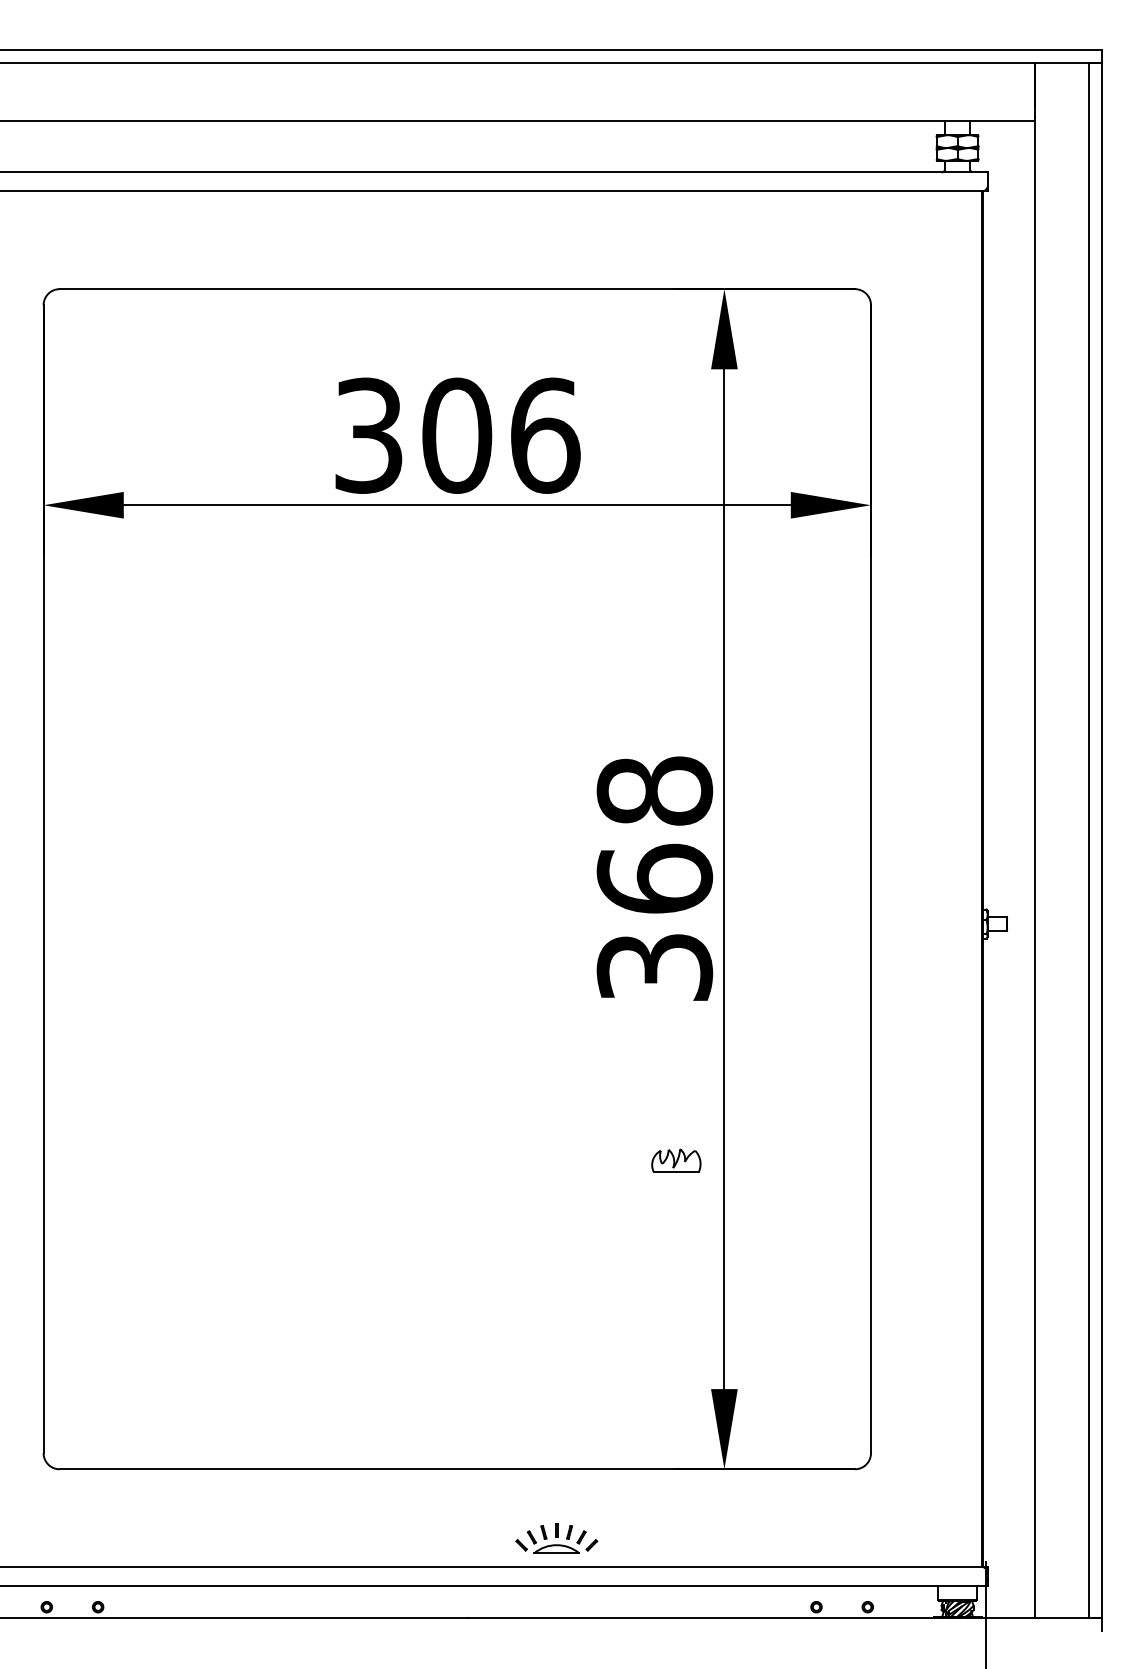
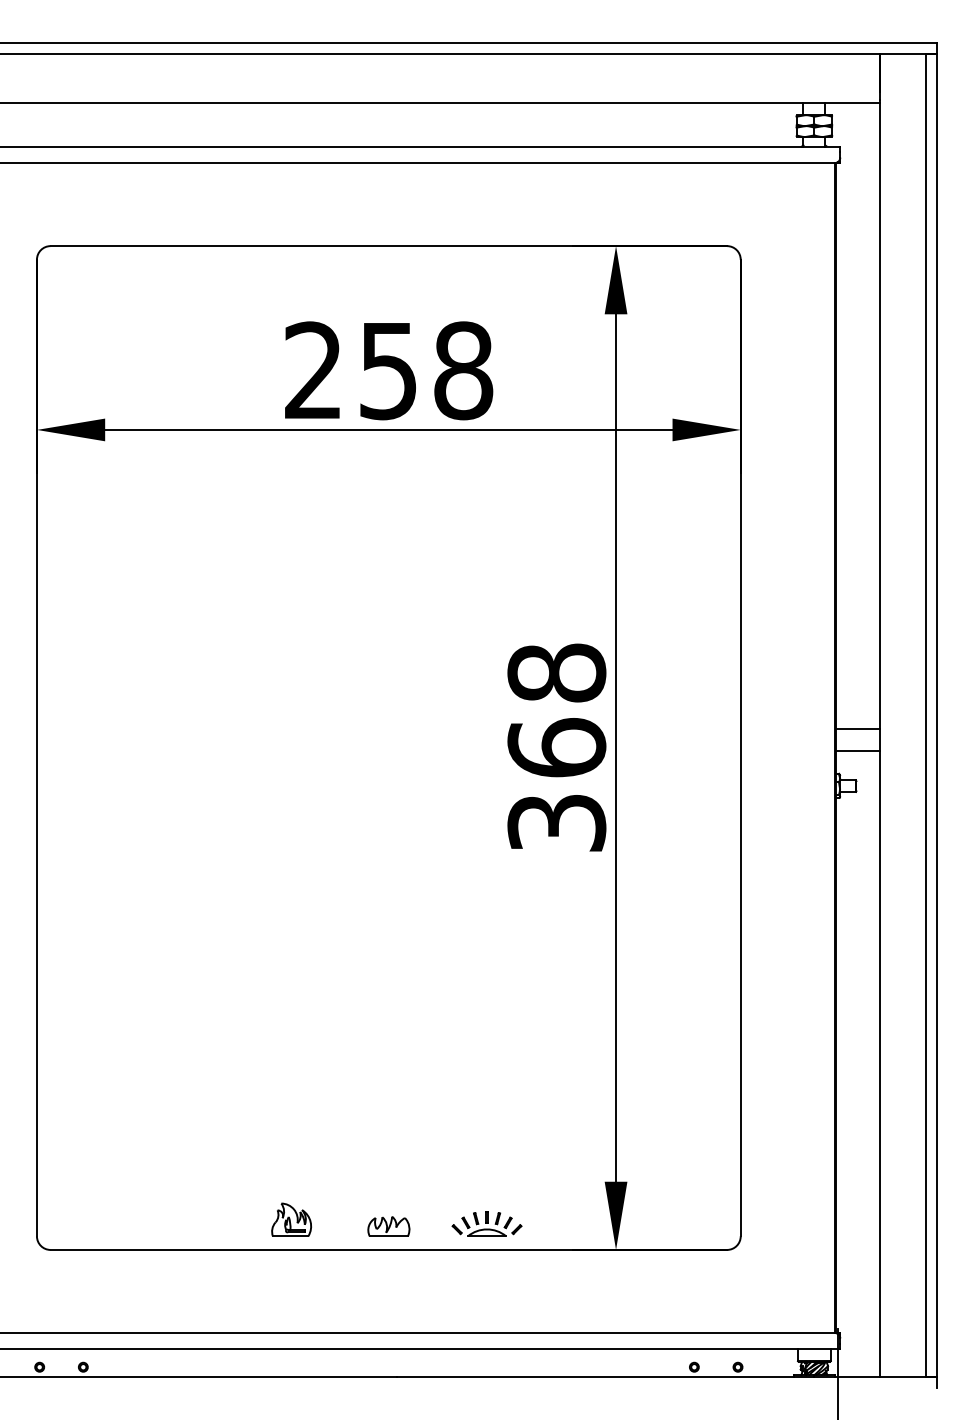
text: (457, 435) -> (389, 370), 306 -> 258
line: (1008, 856) -> (857, 728), added
line: (1008, 882) -> (857, 750), added
part: (676, 1160) -> (389, 1226), moved
part: (342, 1433) -> (291, 1219), added
part: (556, 1538) -> (486, 1223), moved

